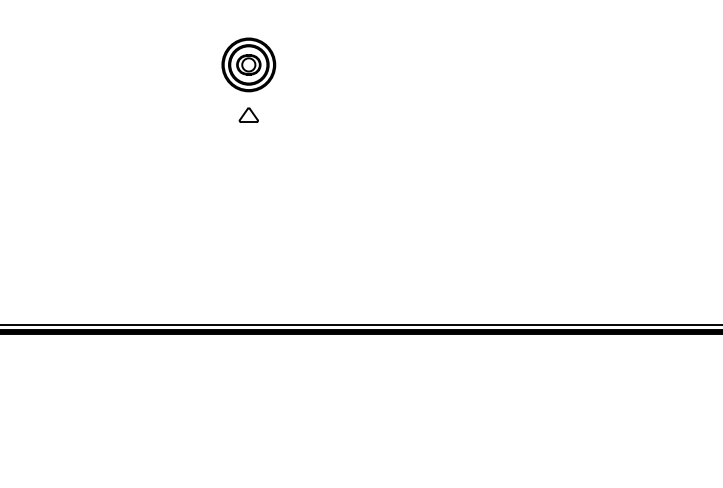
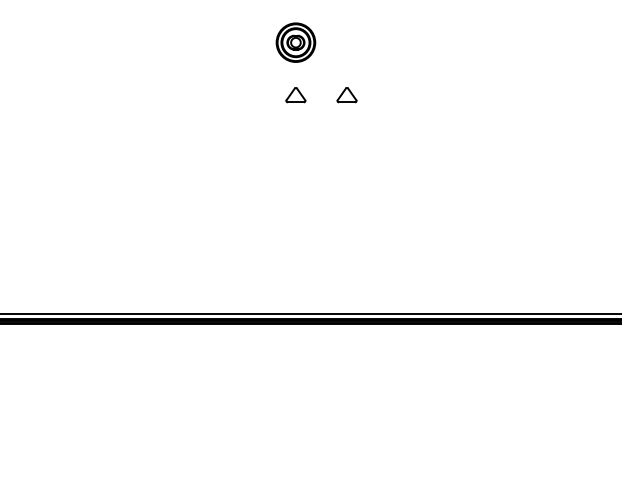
part: (248, 64) -> (295, 42), size x0.7
part: (297, 114) -> (346, 94), added

